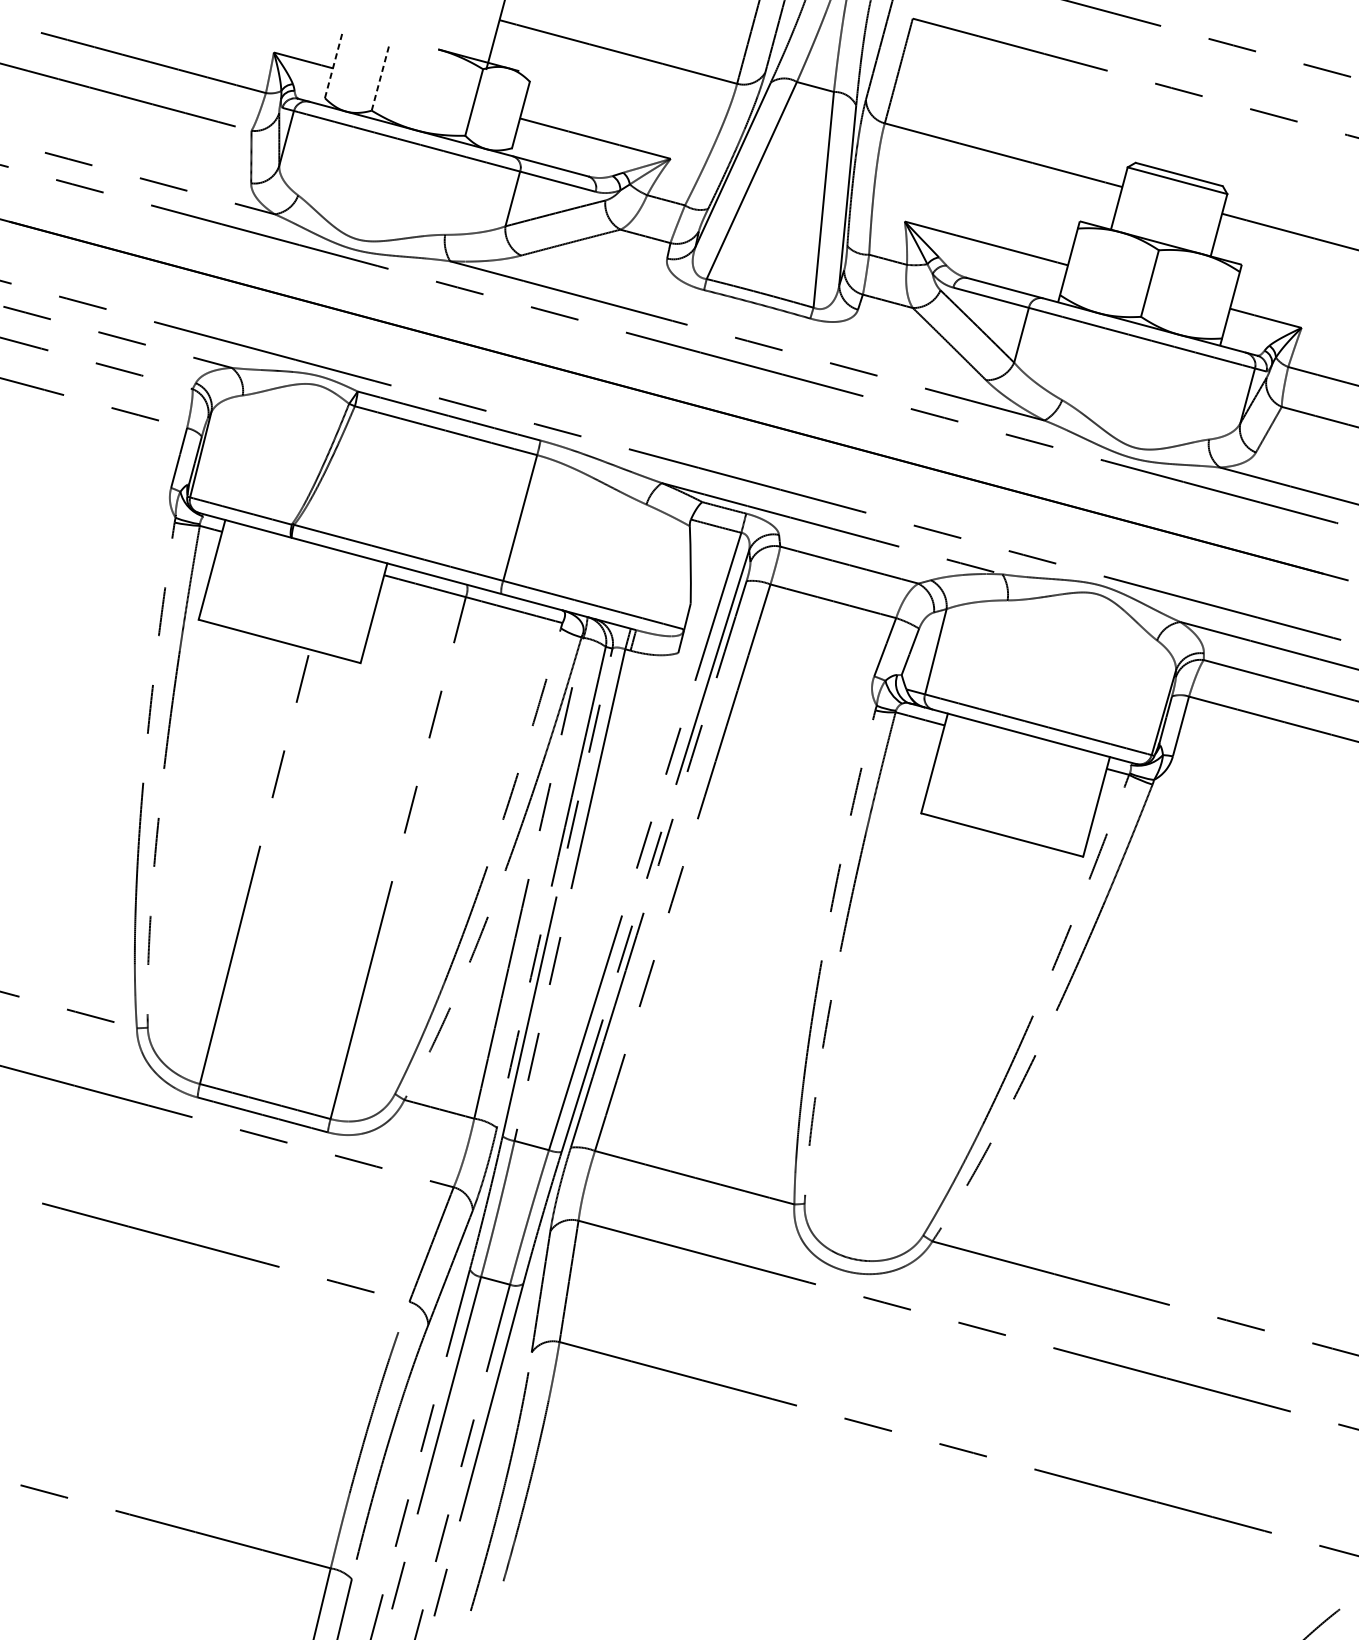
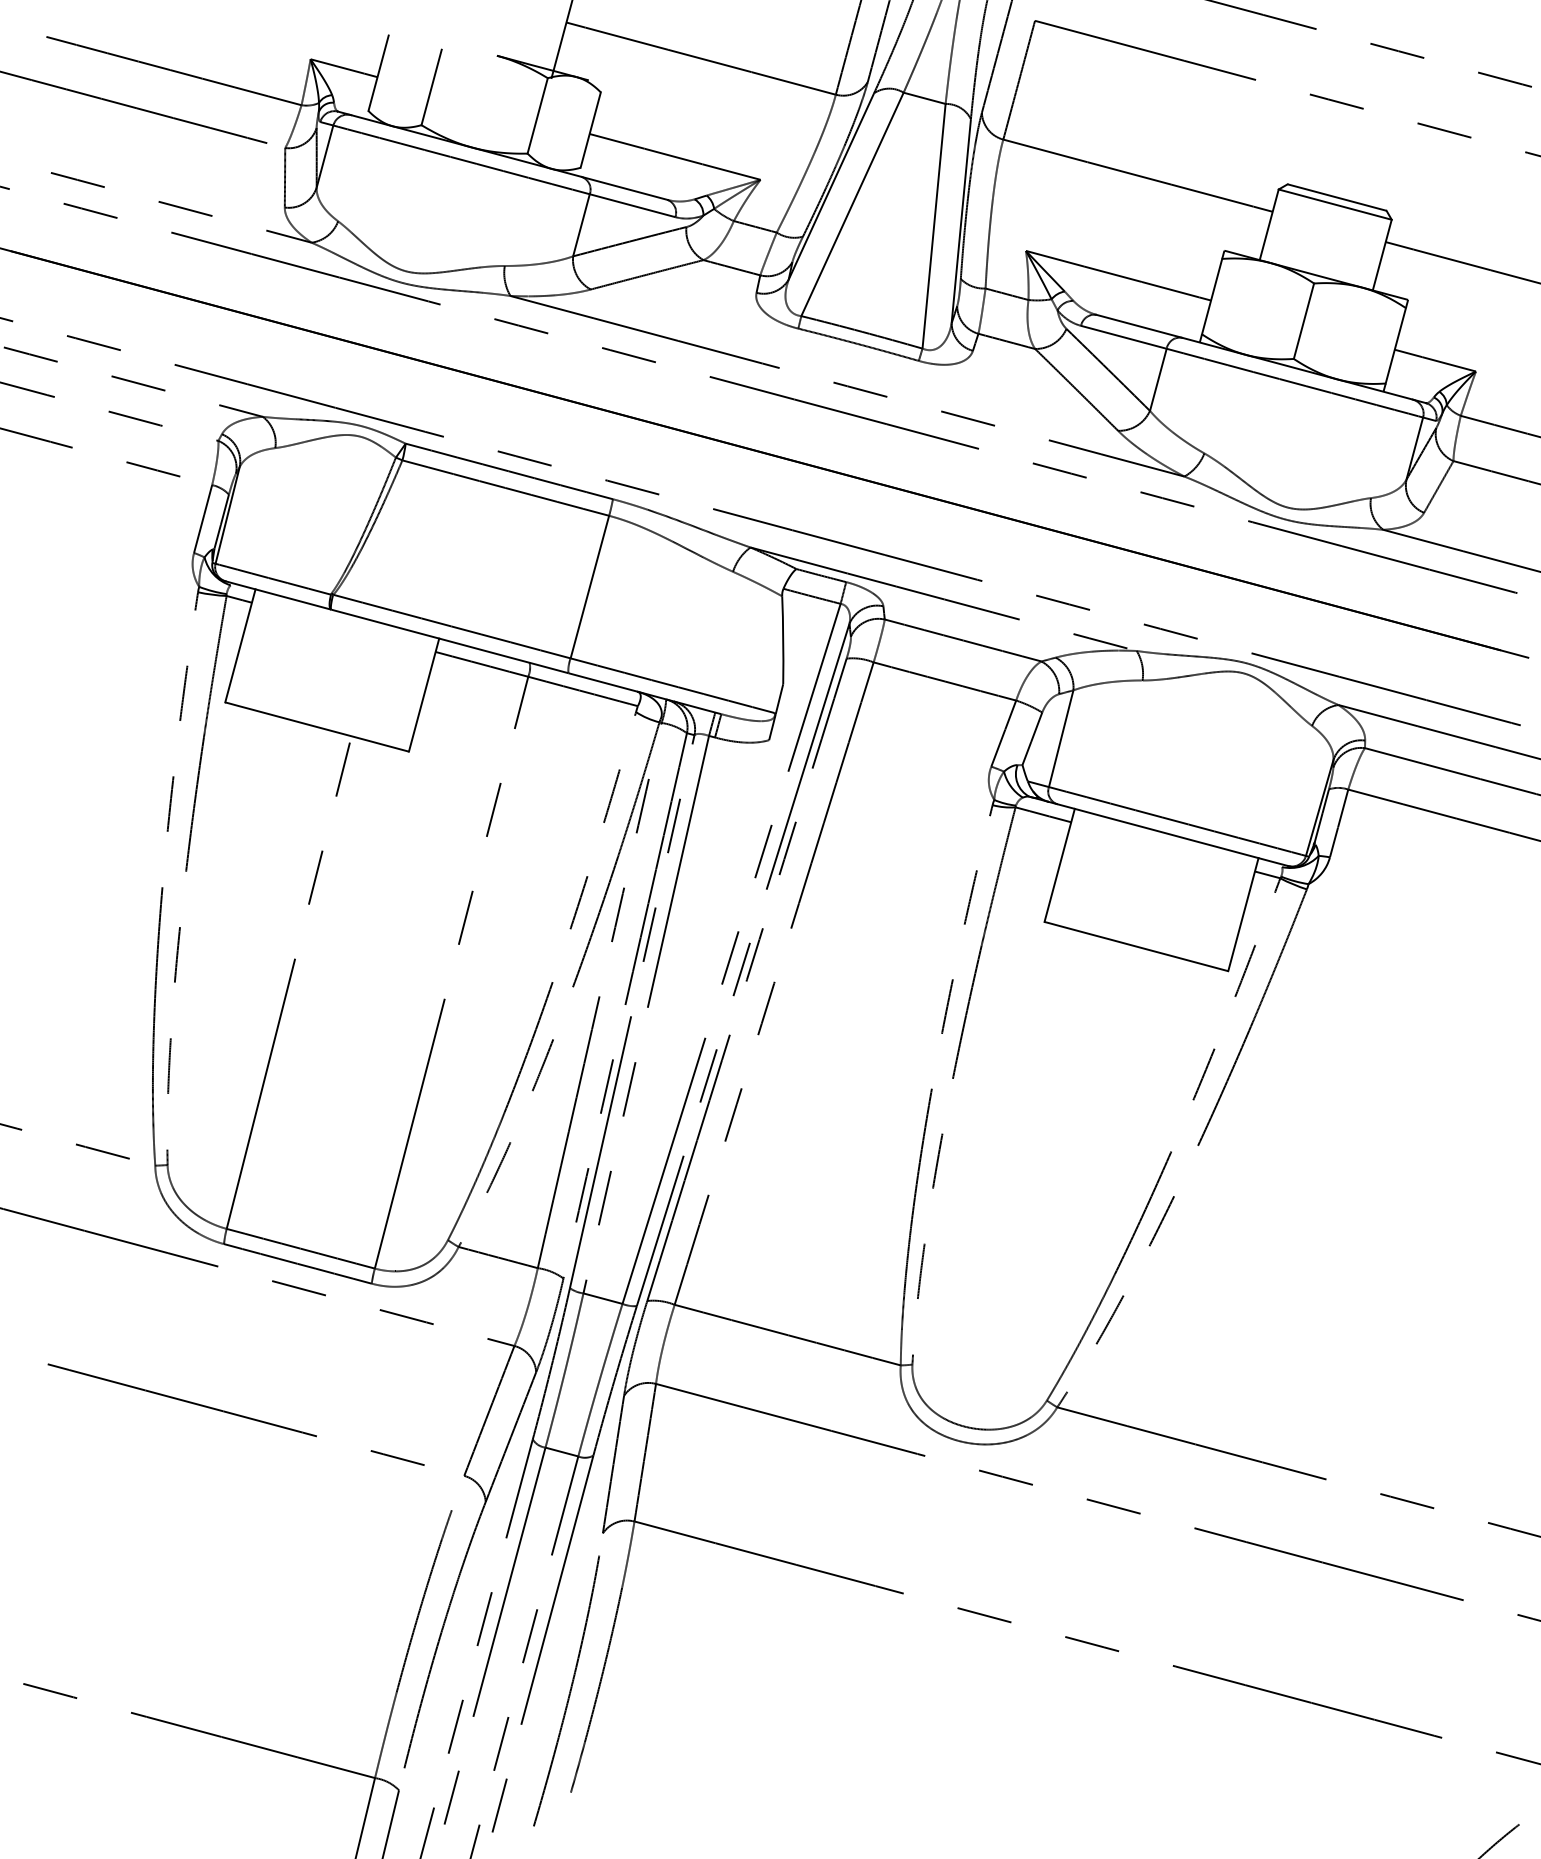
line: (333, 64) -> (378, 72), dashed -> solid
line: (380, 77) -> (431, 87), dashed -> solid

